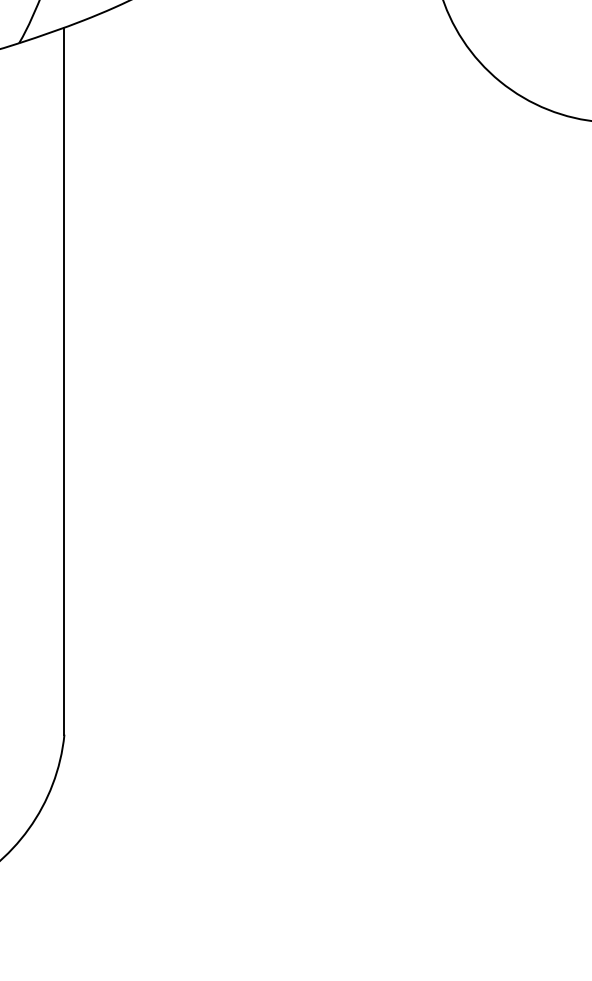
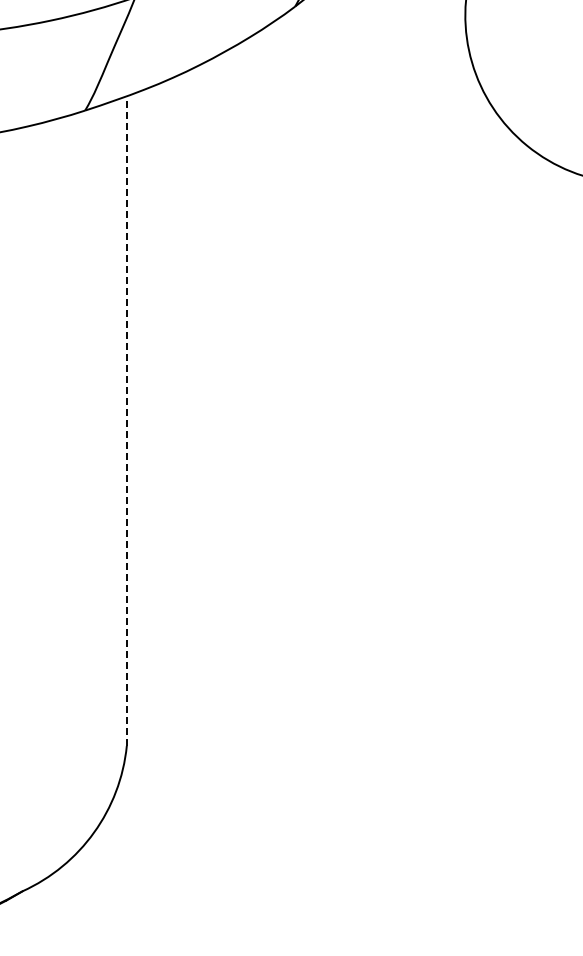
line: (64, 381) -> (126, 421), solid -> dashed

